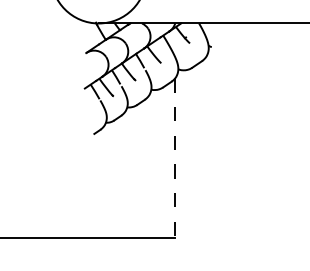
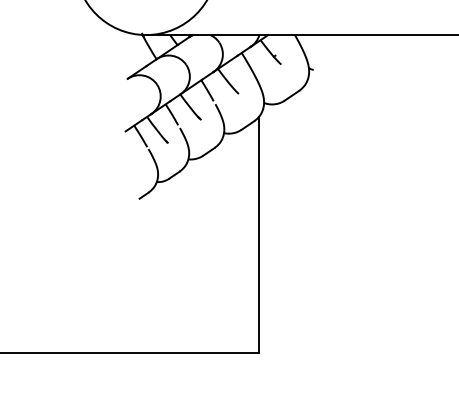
line: (175, 158) -> (259, 235), dashed -> solid

